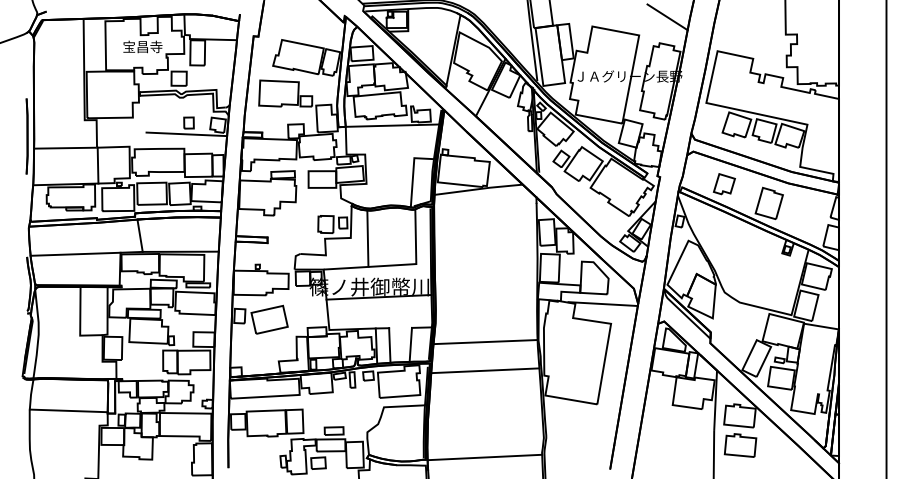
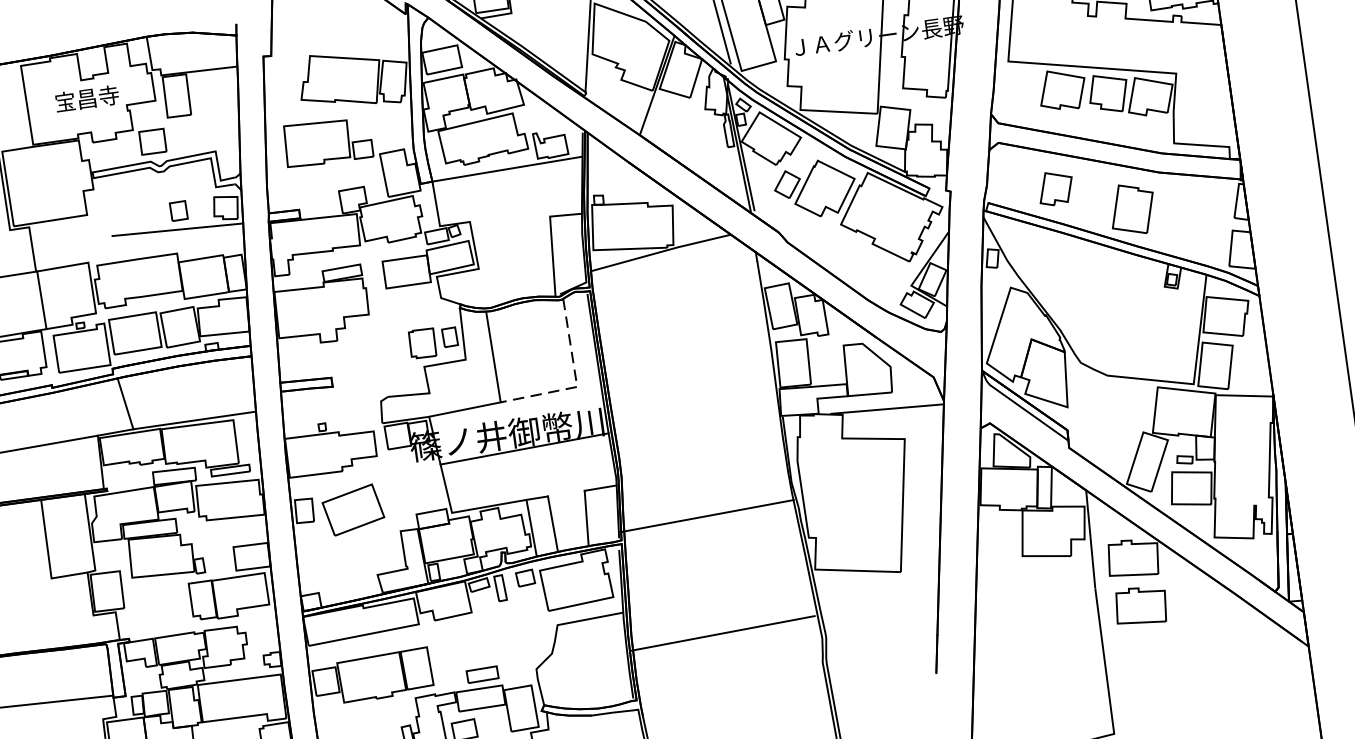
line: (416, 261) -> (576, 382), solid -> dashed
line: (485, 342) -> (706, 497), removed
line: (485, 370) -> (707, 515), moved
line: (484, 457) -> (722, 633), moved

